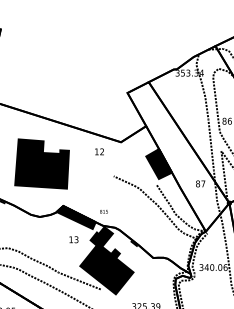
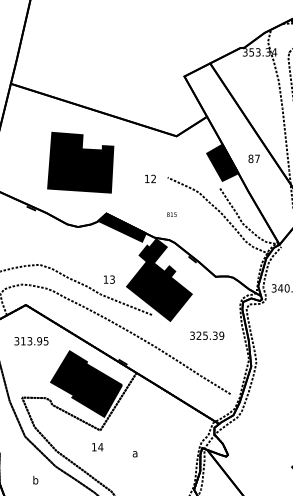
text: (99, 151) -> (150, 178), moved
text: (200, 183) -> (253, 158), moved
text: (103, 211) -> (171, 214), moved
text: (74, 239) -> (109, 279), moved

